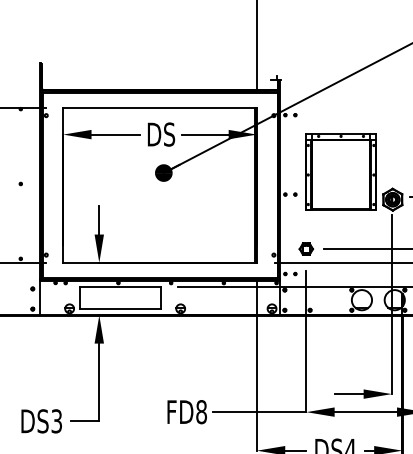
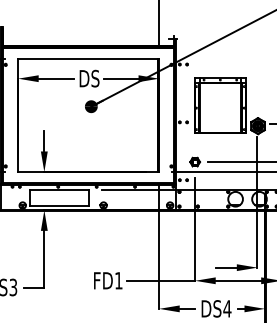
text: (201, 412) -> (118, 281), FD8 -> FD1

